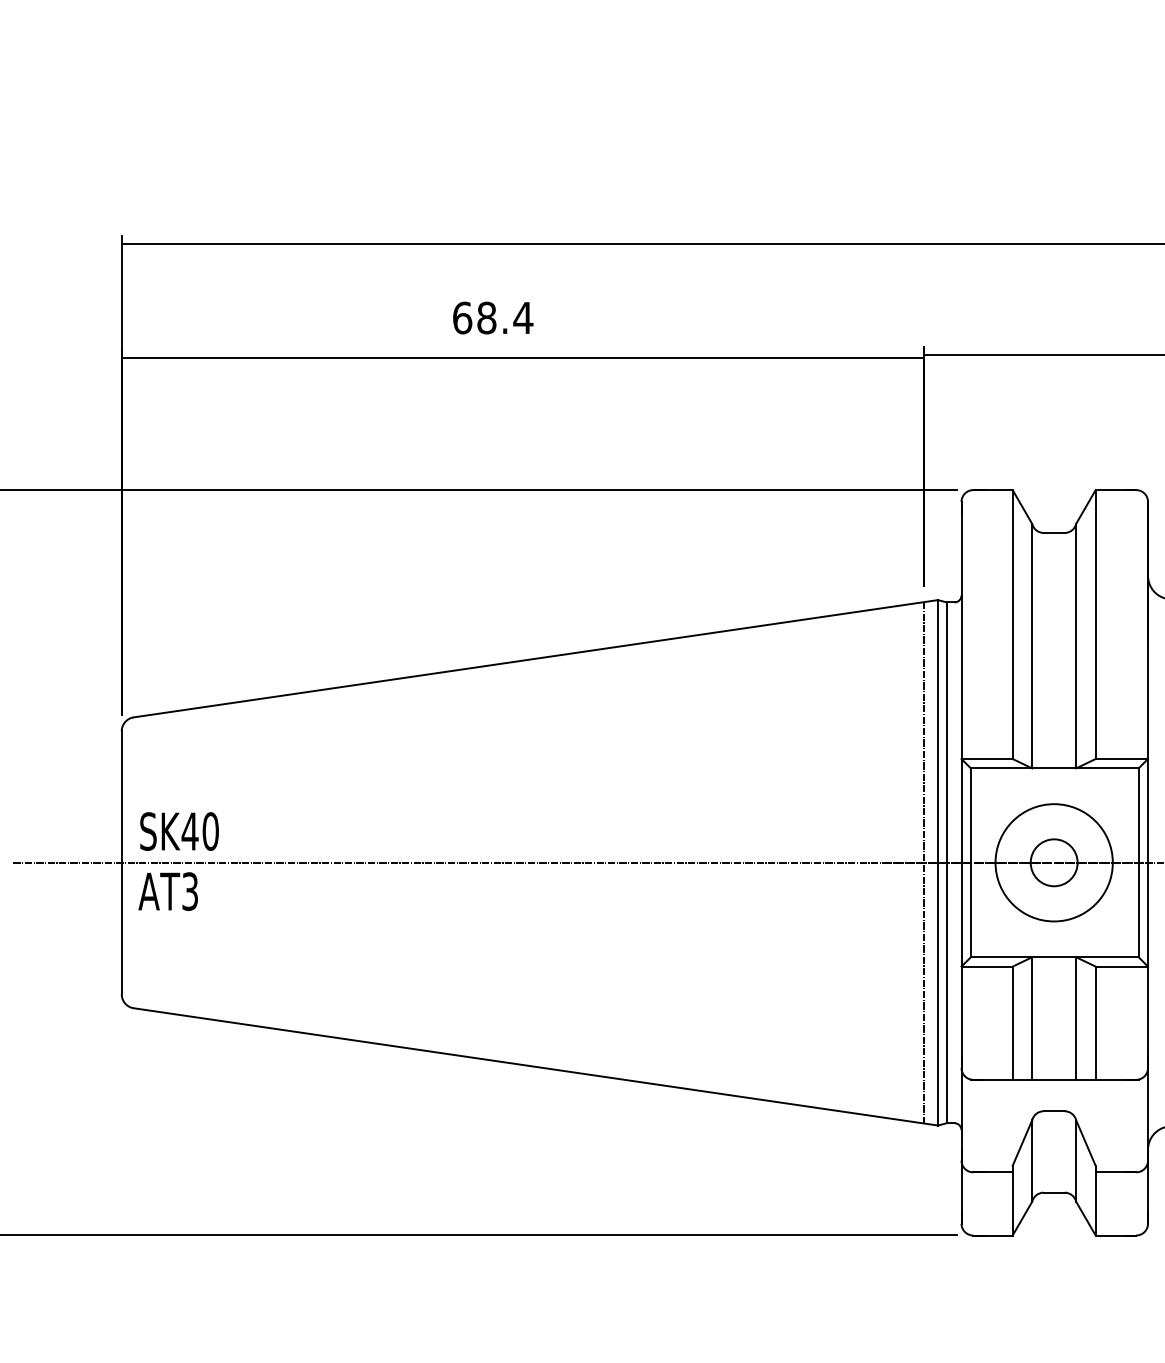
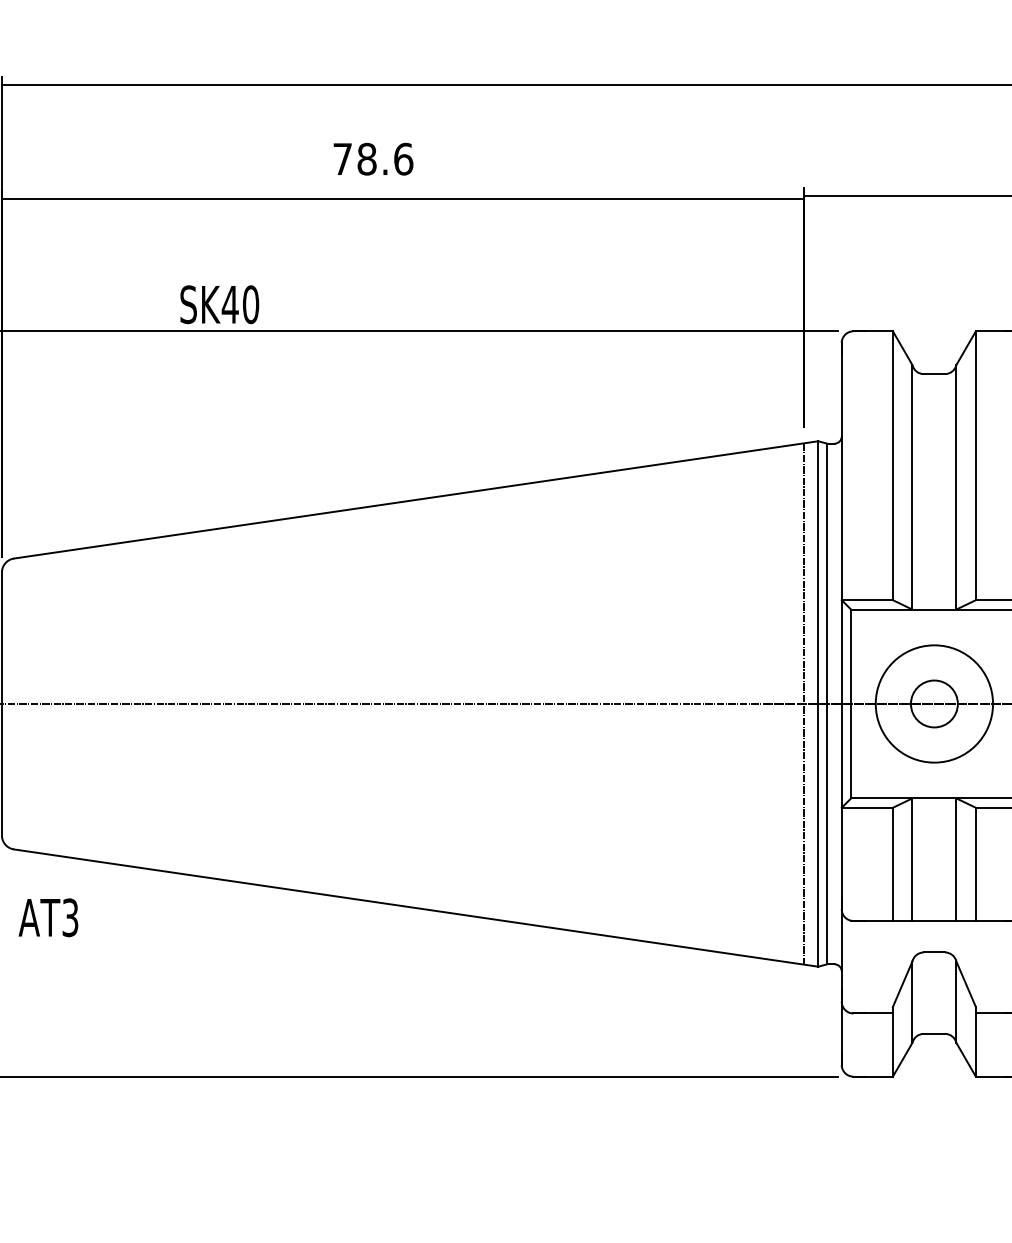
text: (493, 317) -> (373, 158), 68.4 -> 78.6
text: (179, 831) -> (219, 304), moved
text: (167, 891) -> (47, 917), moved

